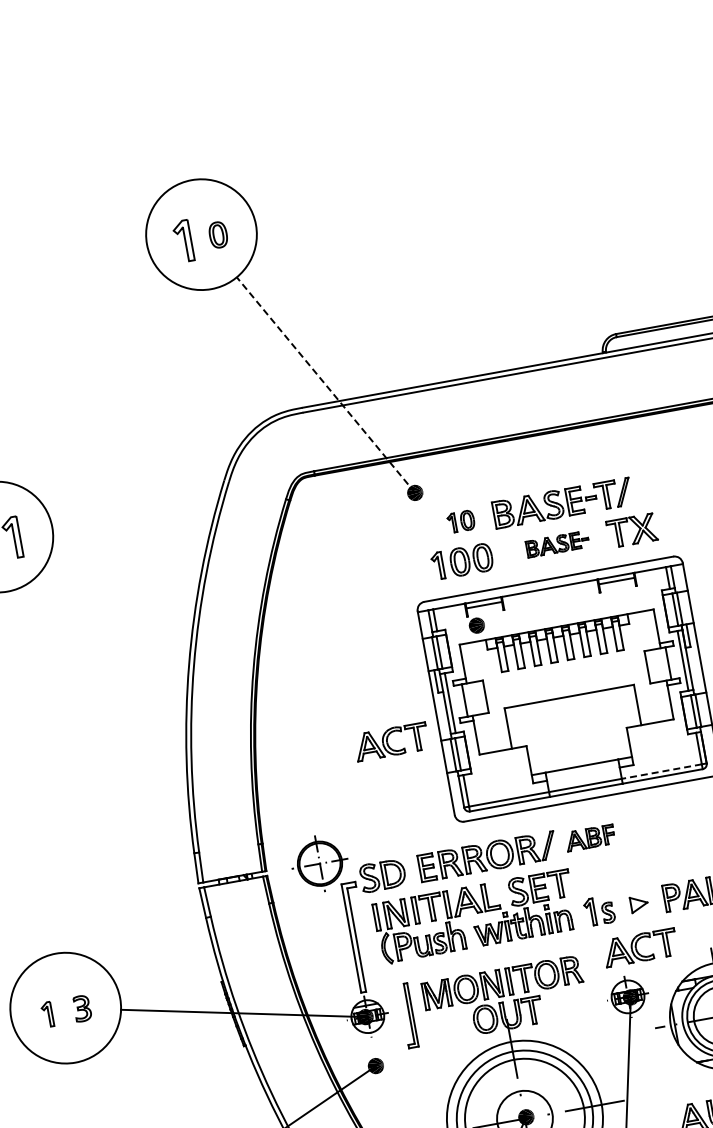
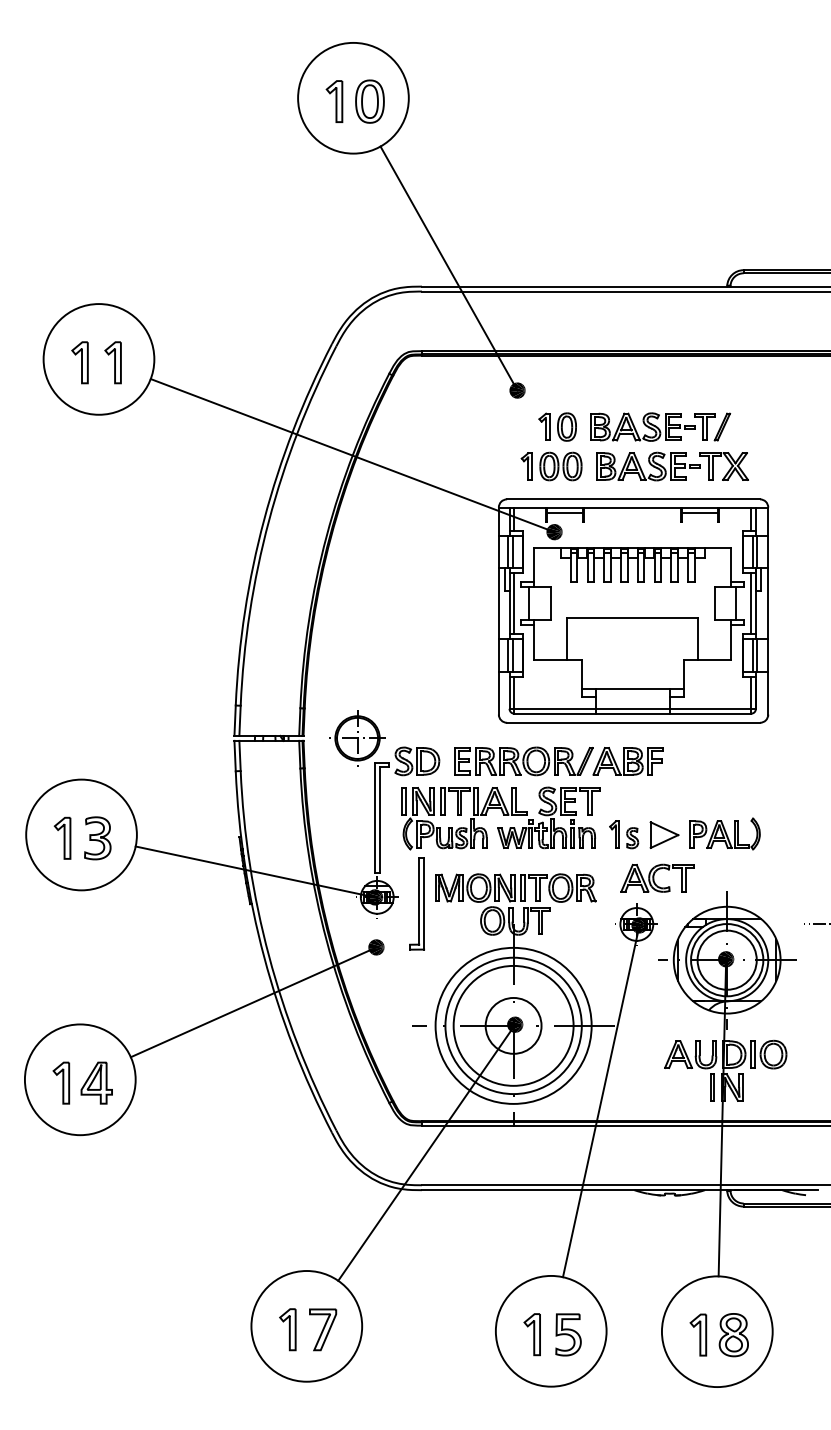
part: (217, 235) -> (369, 101), size x1.67
line: (326, 385) -> (449, 268), dashed -> solid
part: (460, 521) -> (557, 426), size x1.43
part: (557, 544) -> (648, 466), size x1.67
line: (264, 586) -> (352, 455), added
part: (391, 741) -> (449, 630), removed
line: (661, 771) -> (710, 708), dashed -> solid
part: (589, 838) -> (627, 761), size x1.43
part: (639, 903) -> (664, 834), size x1.67
part: (82, 1008) -> (97, 838), size x1.67
part: (47, 1014) -> (62, 837), size x1.67
part: (407, 1015) -> (416, 903), size x1.43

